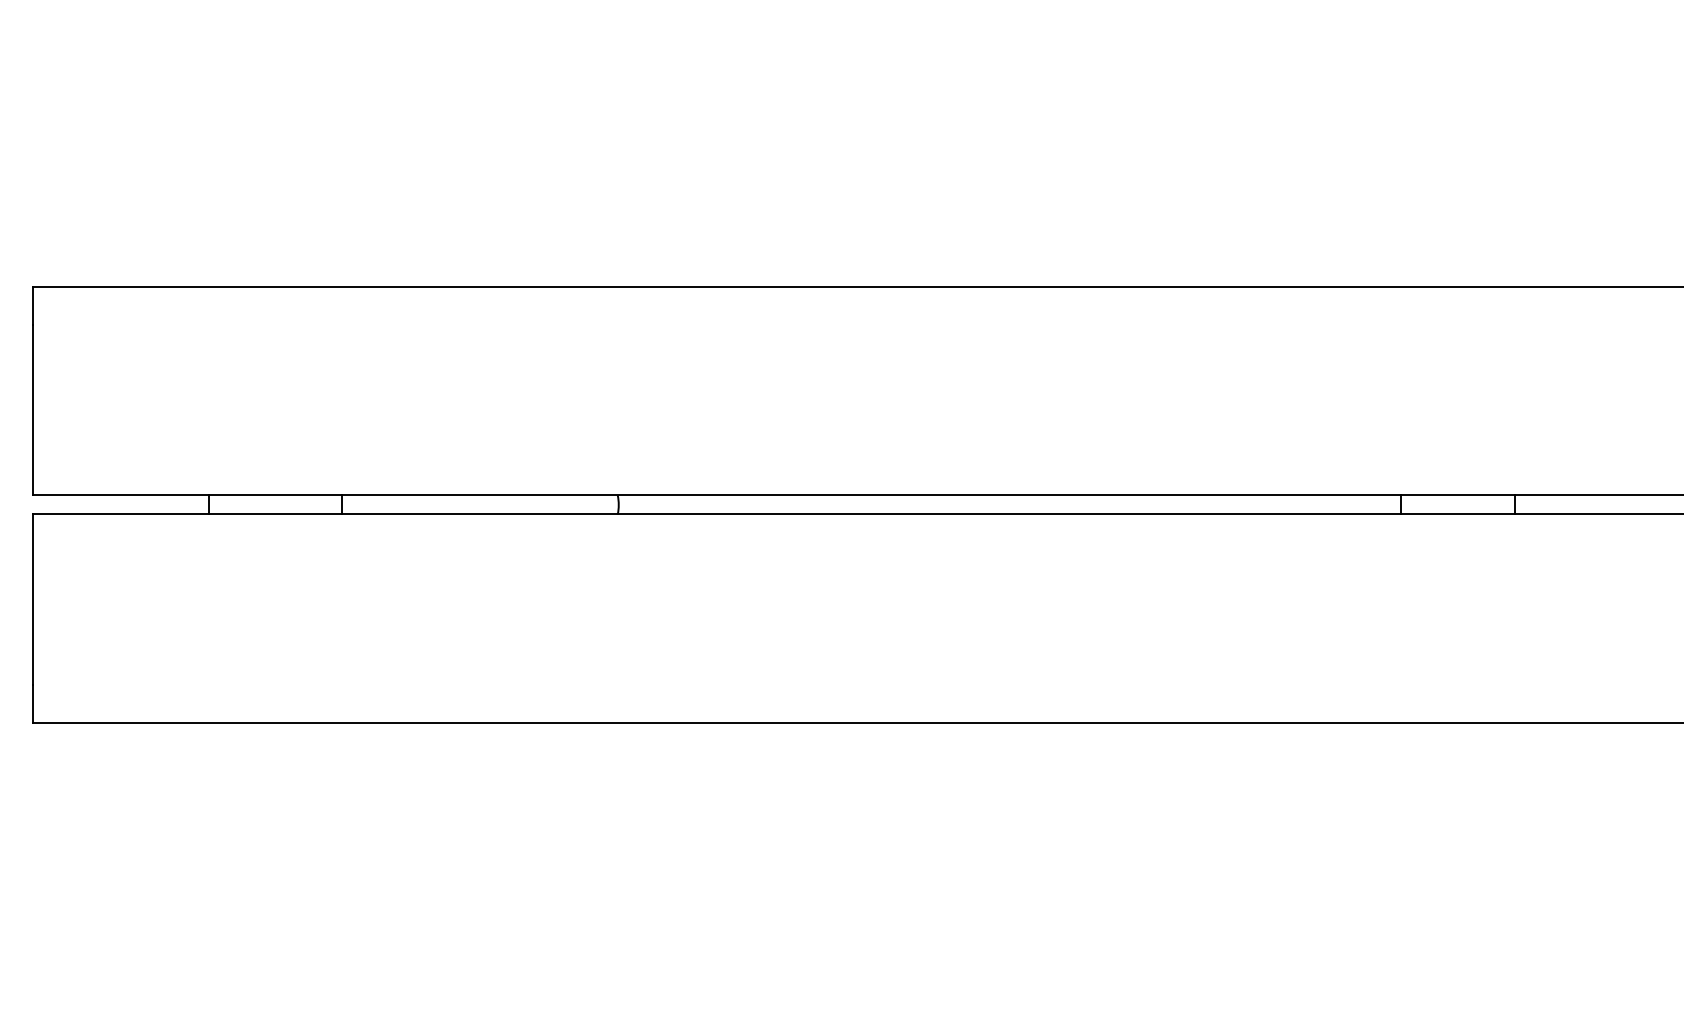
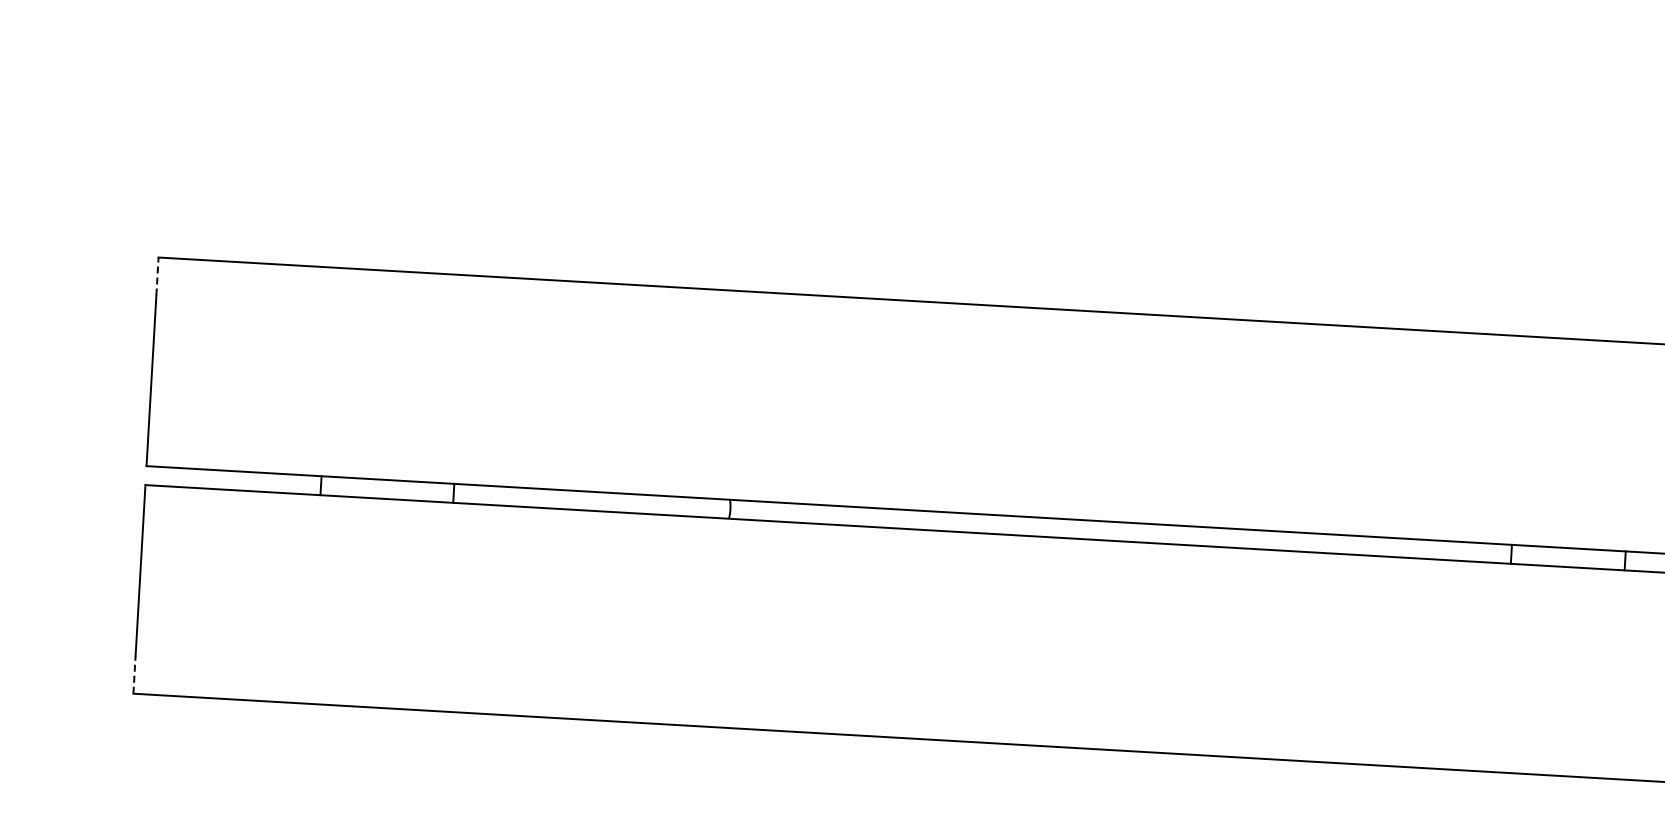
line: (33, 305) -> (157, 276), solid -> dashed
line: (33, 704) -> (134, 674), solid -> dashed

